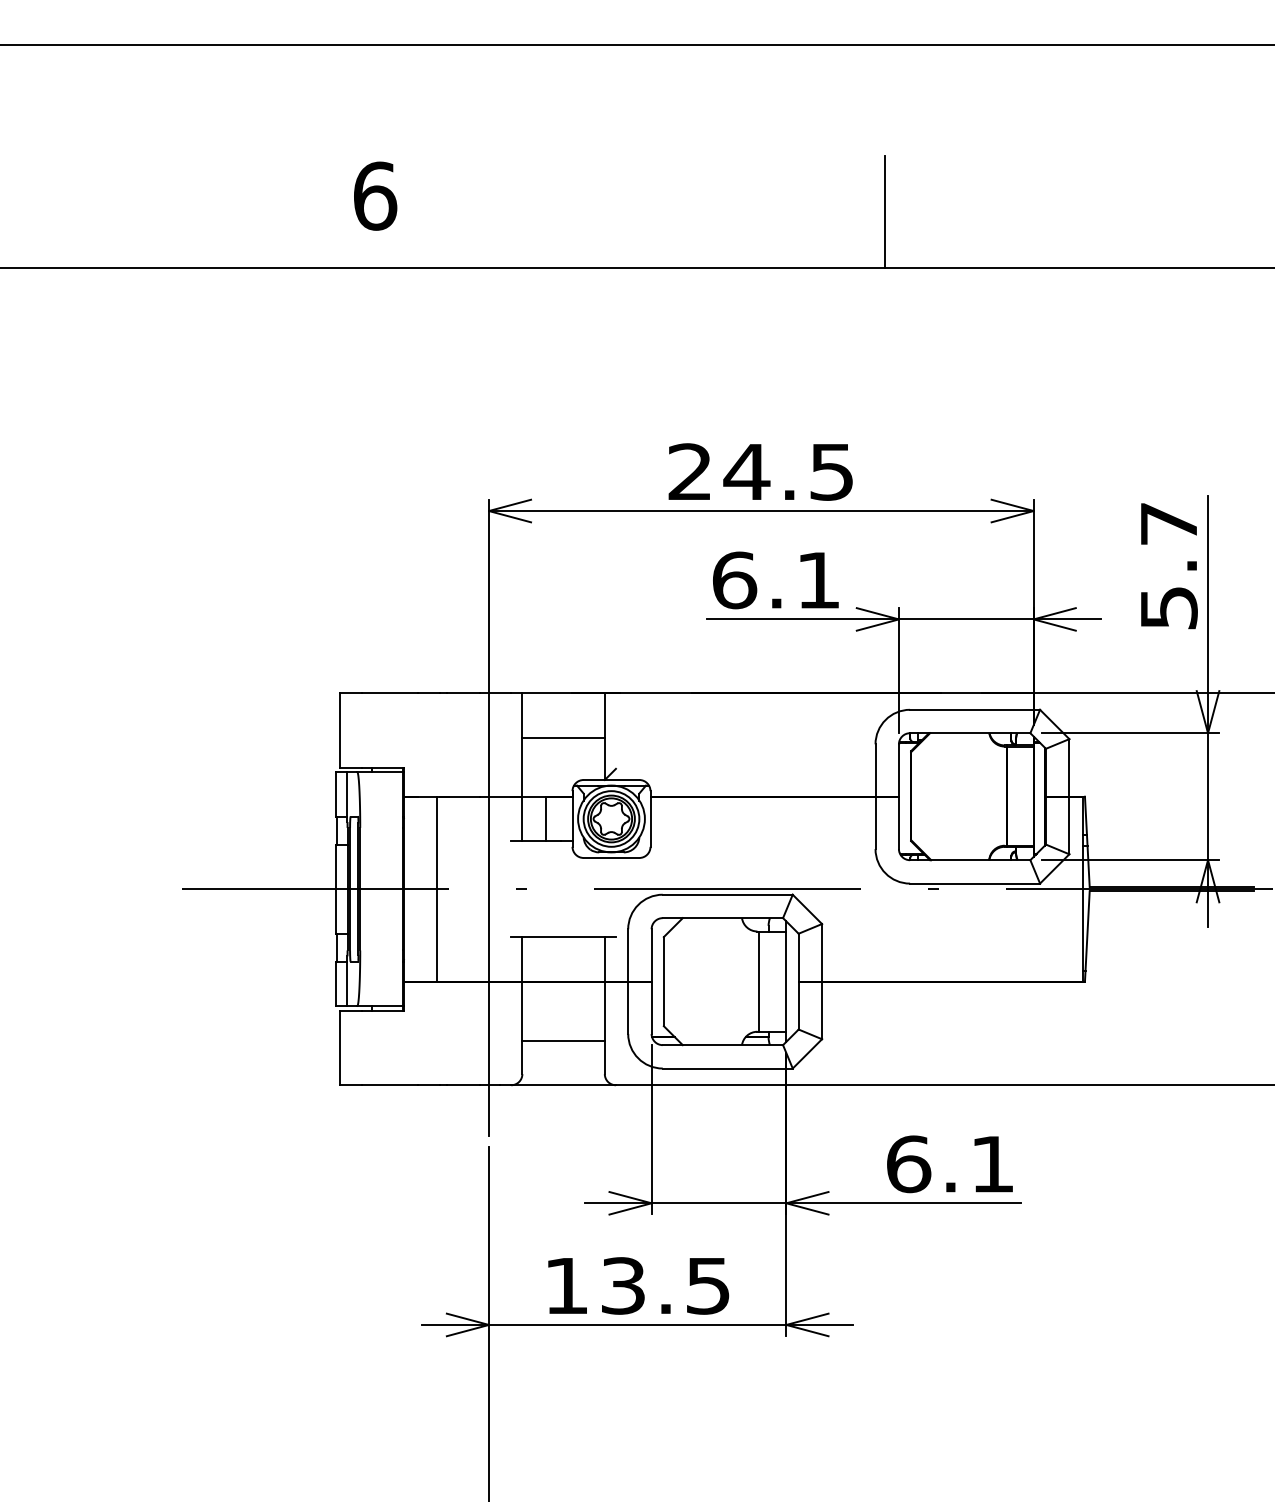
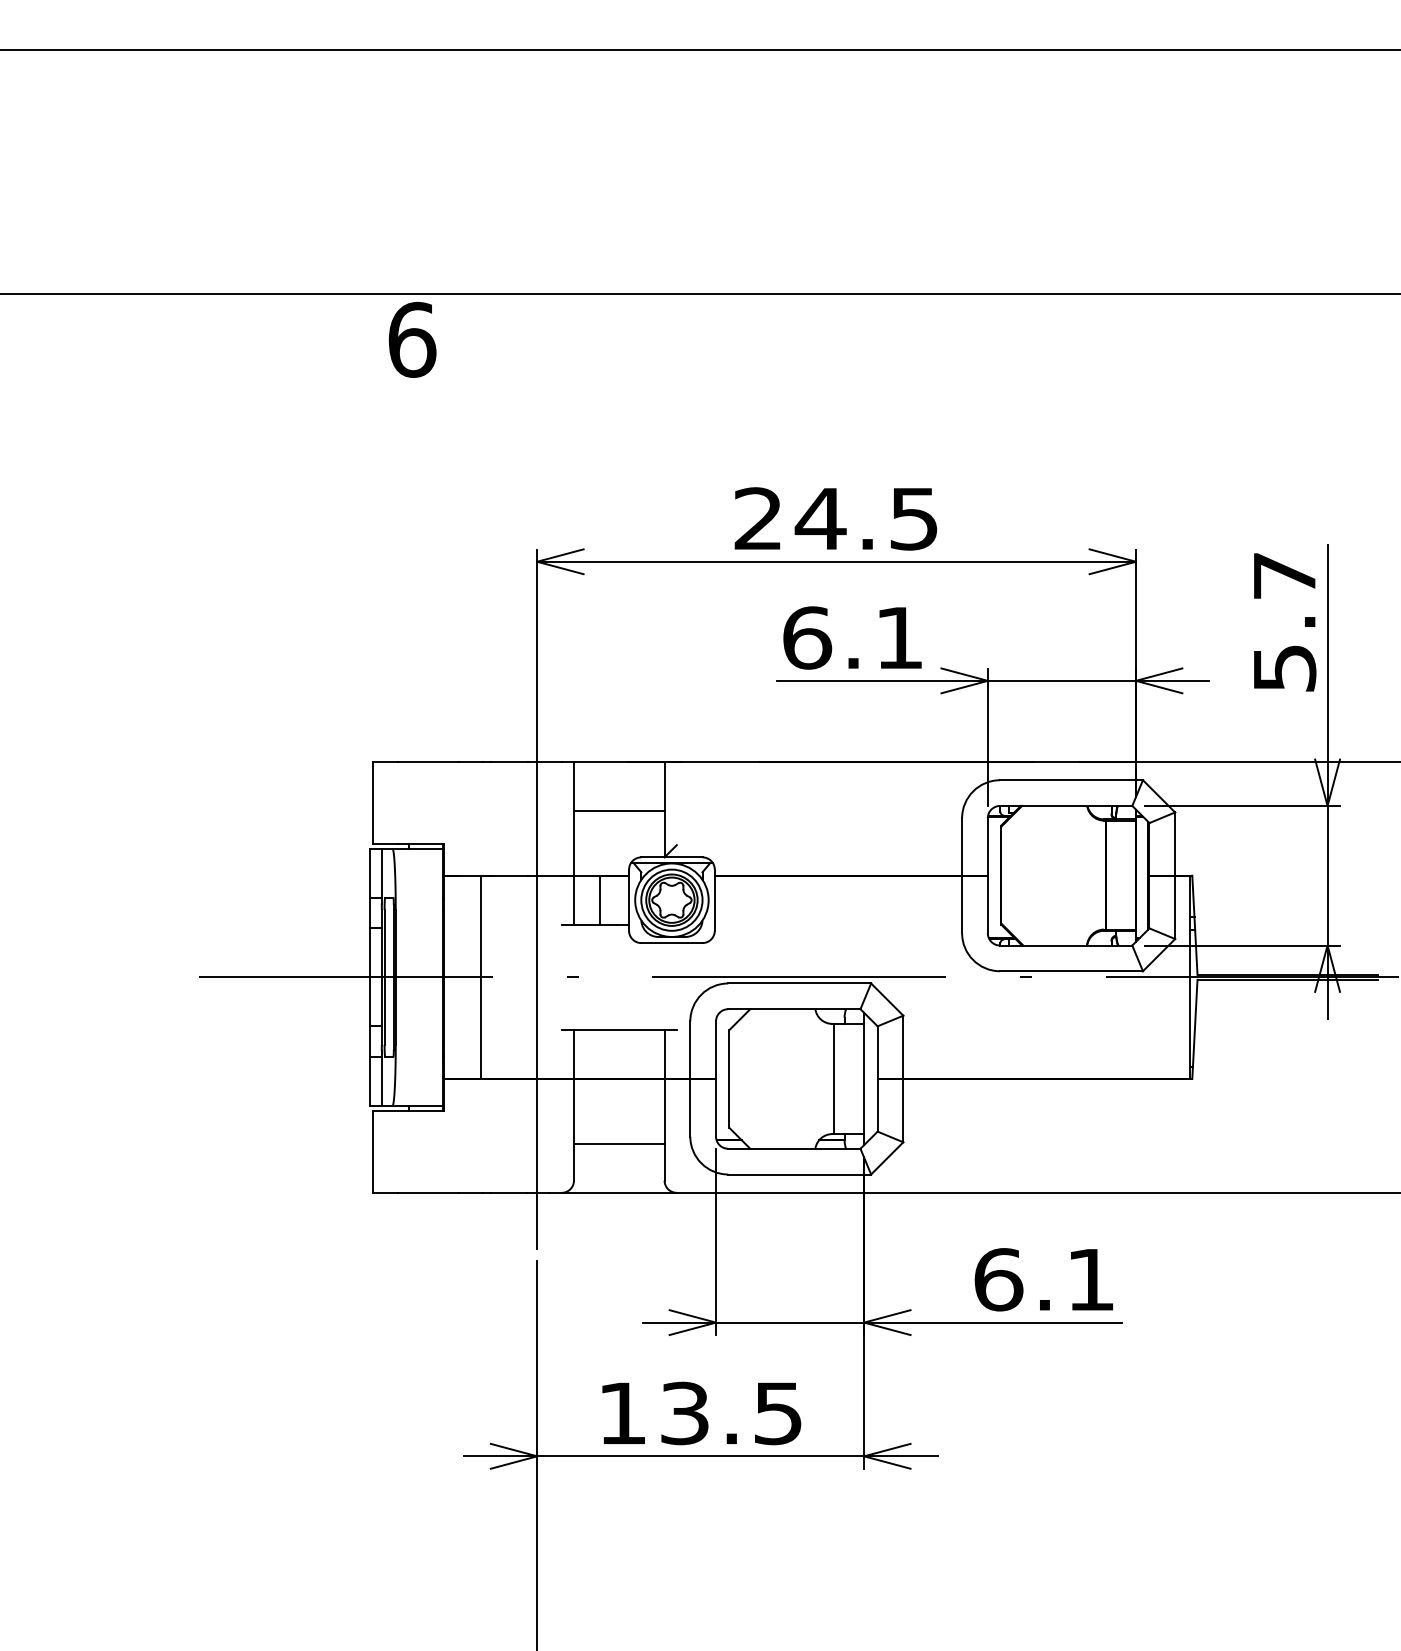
text: (375, 195) -> (412, 339), moved
line: (885, 211) -> (973, 232), removed

